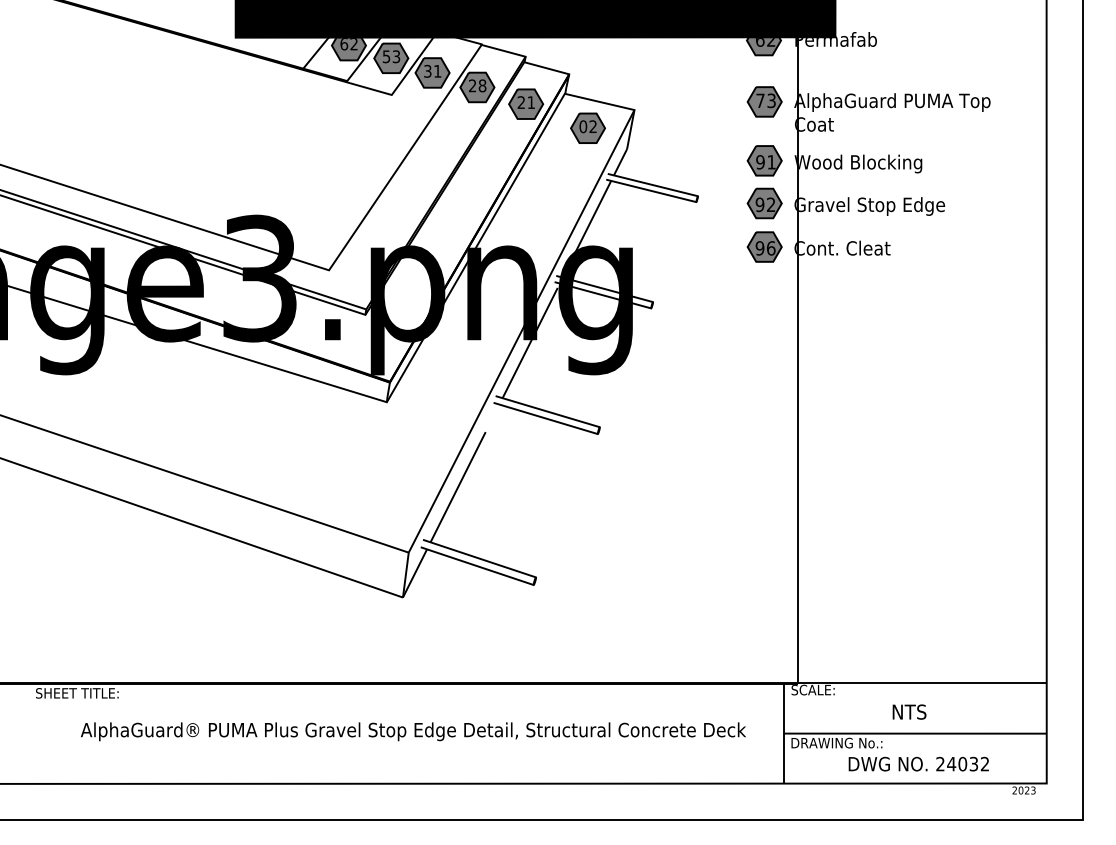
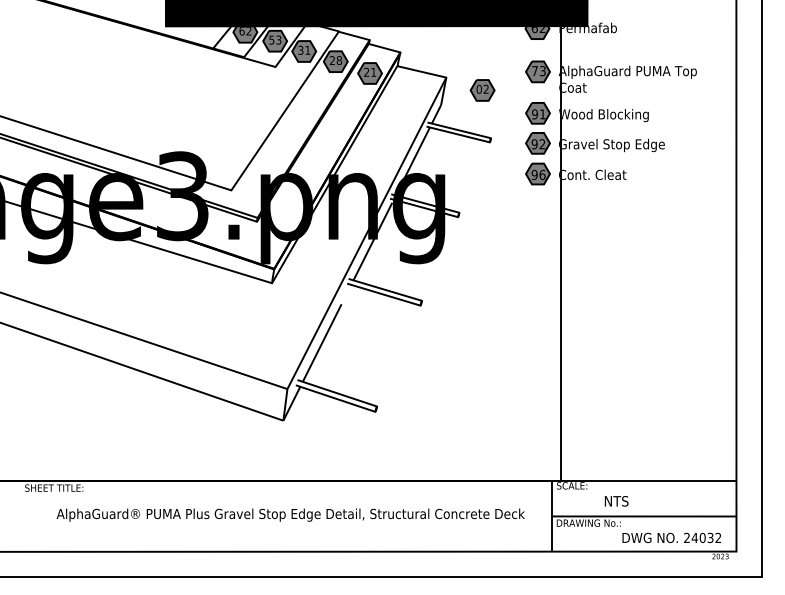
part: (587, 127) -> (482, 89), moved
text: (909, 711) -> (616, 500), moved
text: (918, 763) -> (671, 537), moved

